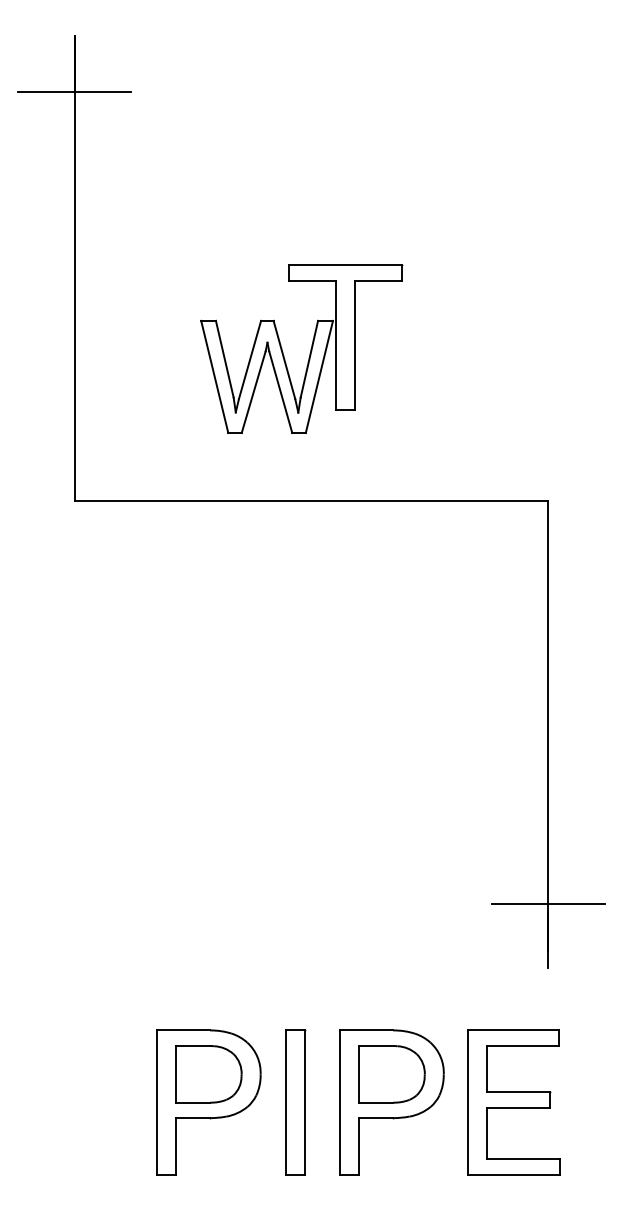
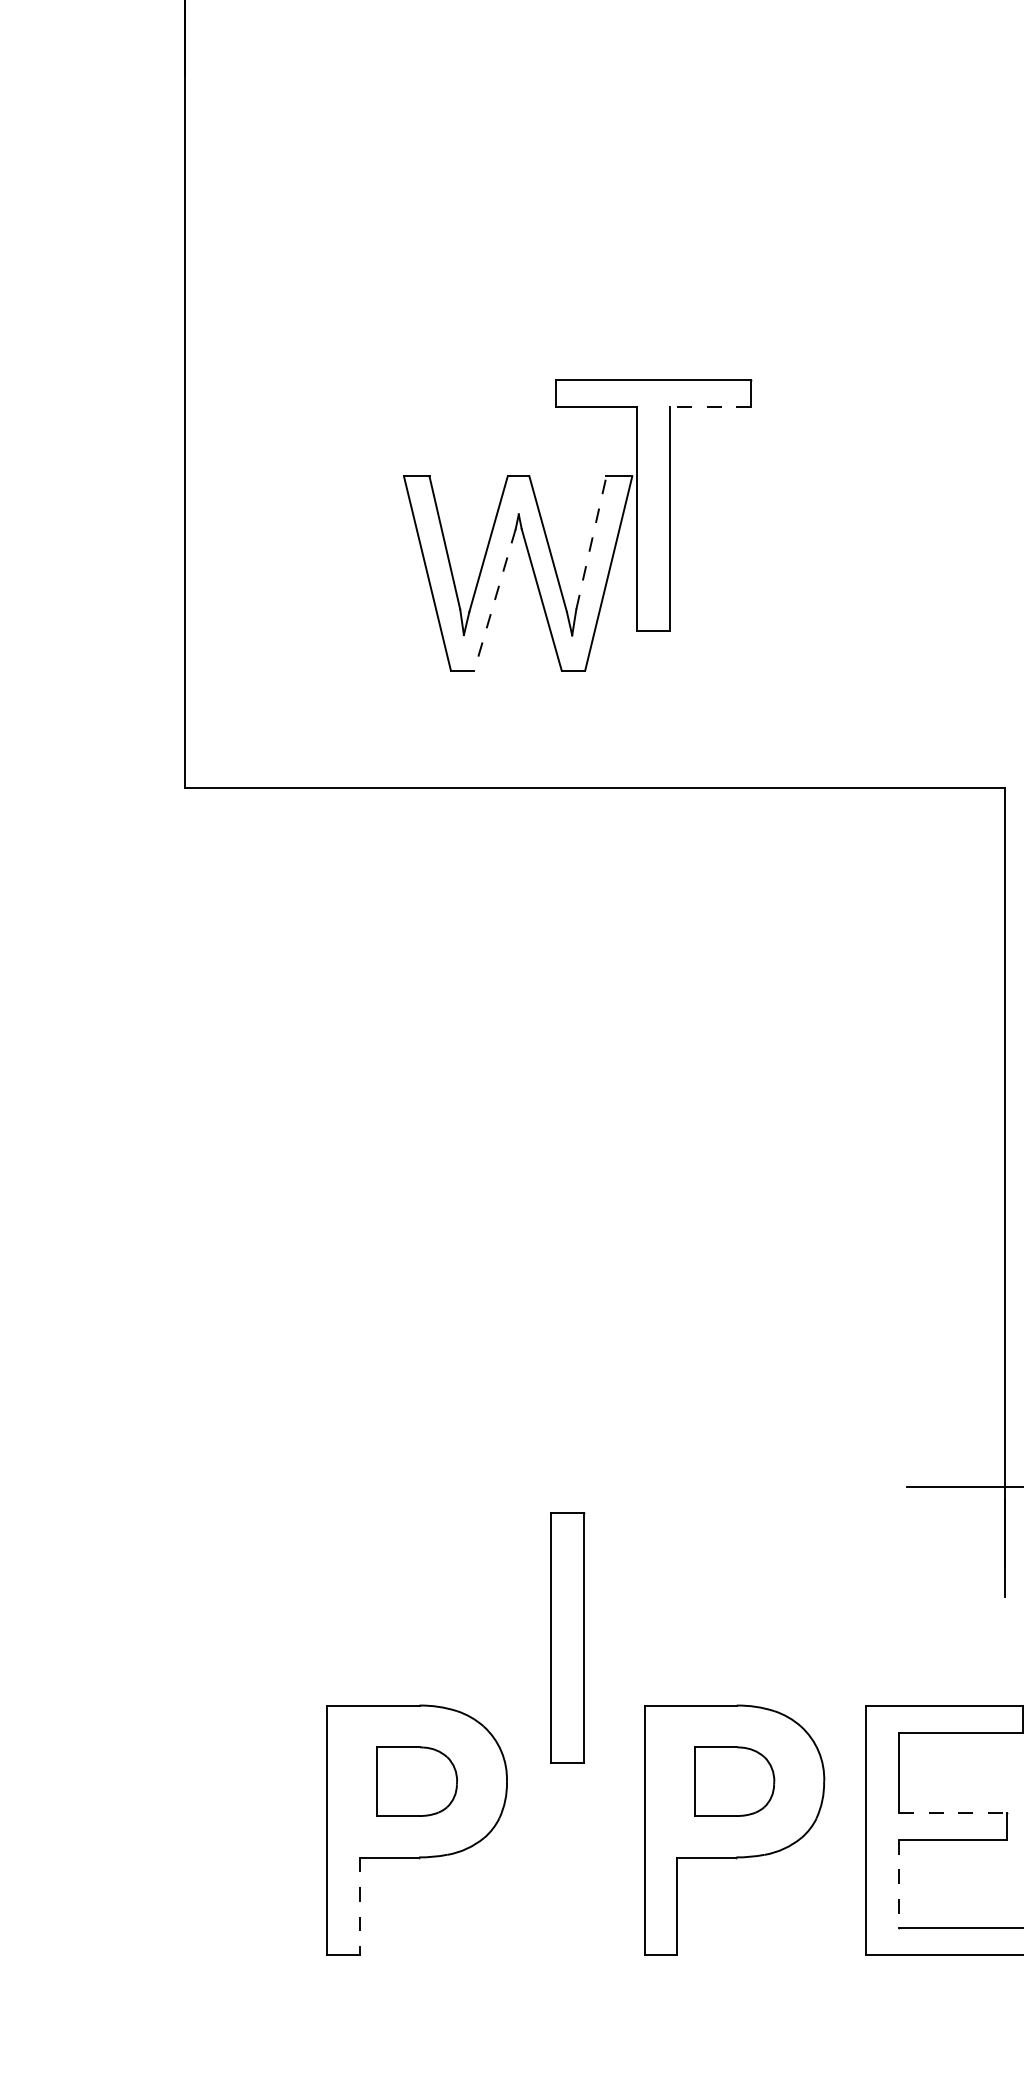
line: (74, 92) -> (184, 80), removed
line: (377, 280) -> (709, 406), solid -> dashed
line: (309, 358) -> (591, 541), solid -> dashed
line: (253, 392) -> (494, 600), solid -> dashed
part: (208, 1074) -> (416, 1781), size x0.7
part: (391, 1074) -> (733, 1781), size x0.7
line: (518, 1092) -> (953, 1813), solid -> dashed
part: (295, 1102) -> (567, 1638), moved
line: (487, 1133) -> (899, 1884), solid -> dashed
line: (175, 1146) -> (359, 1906), solid -> dashed

